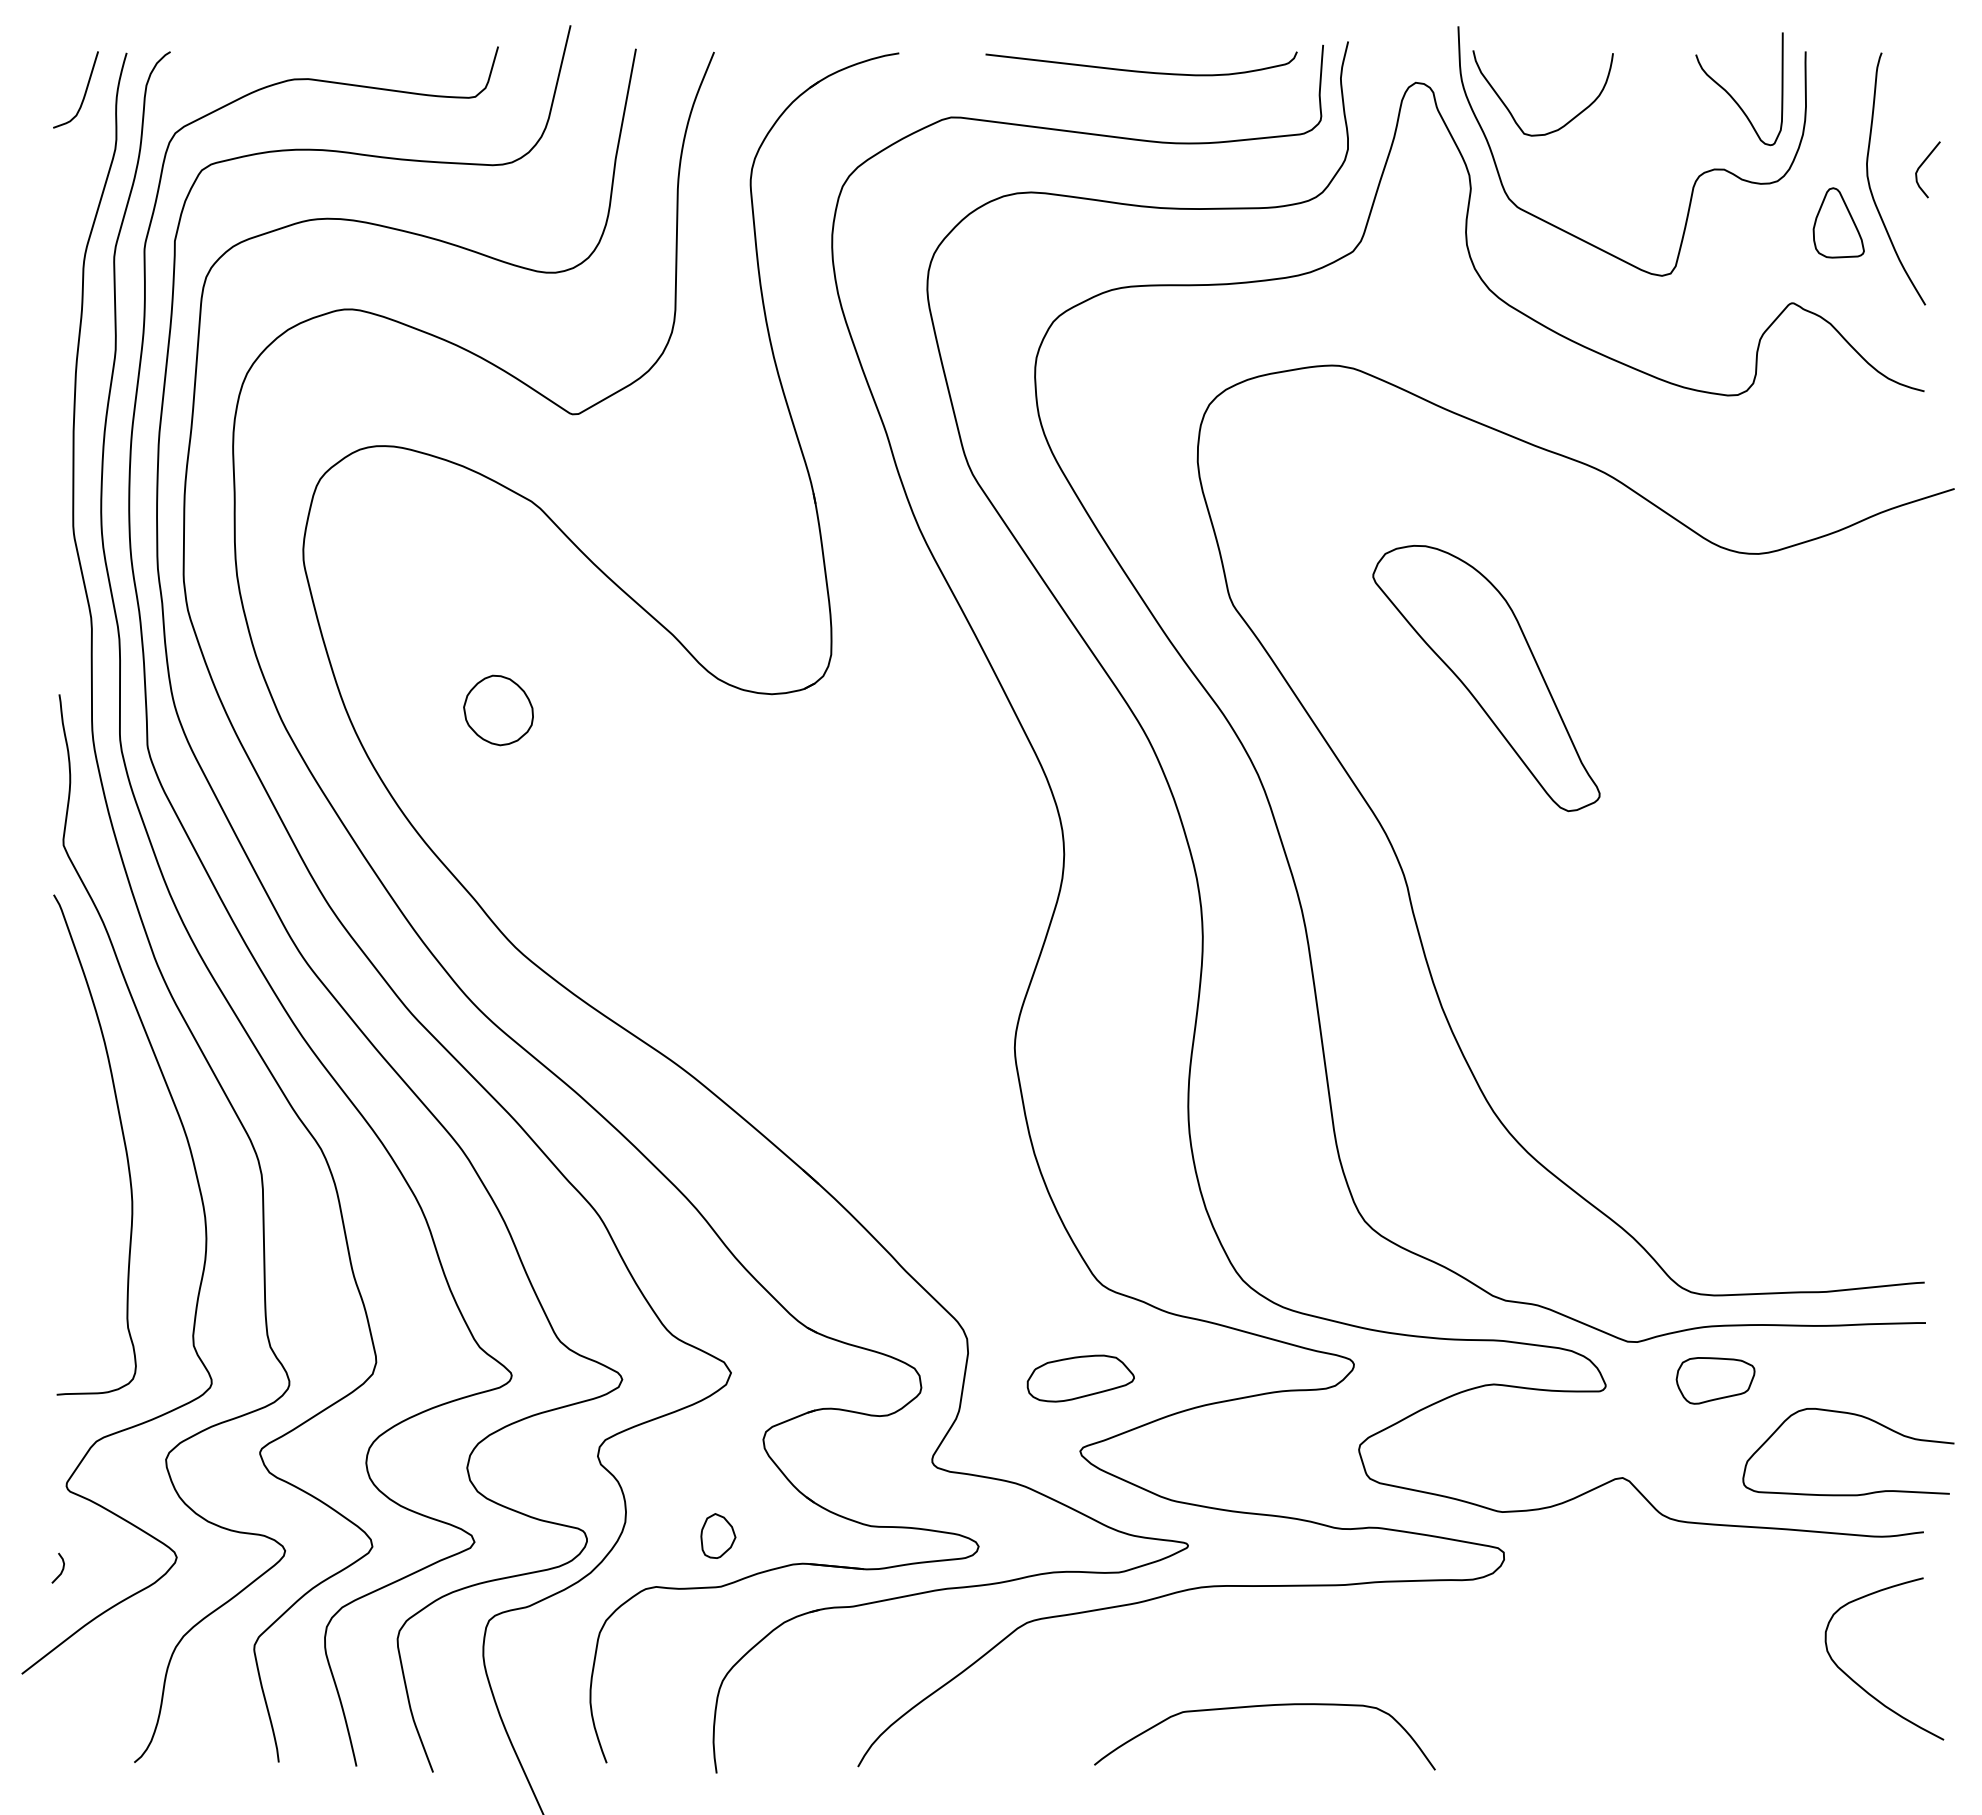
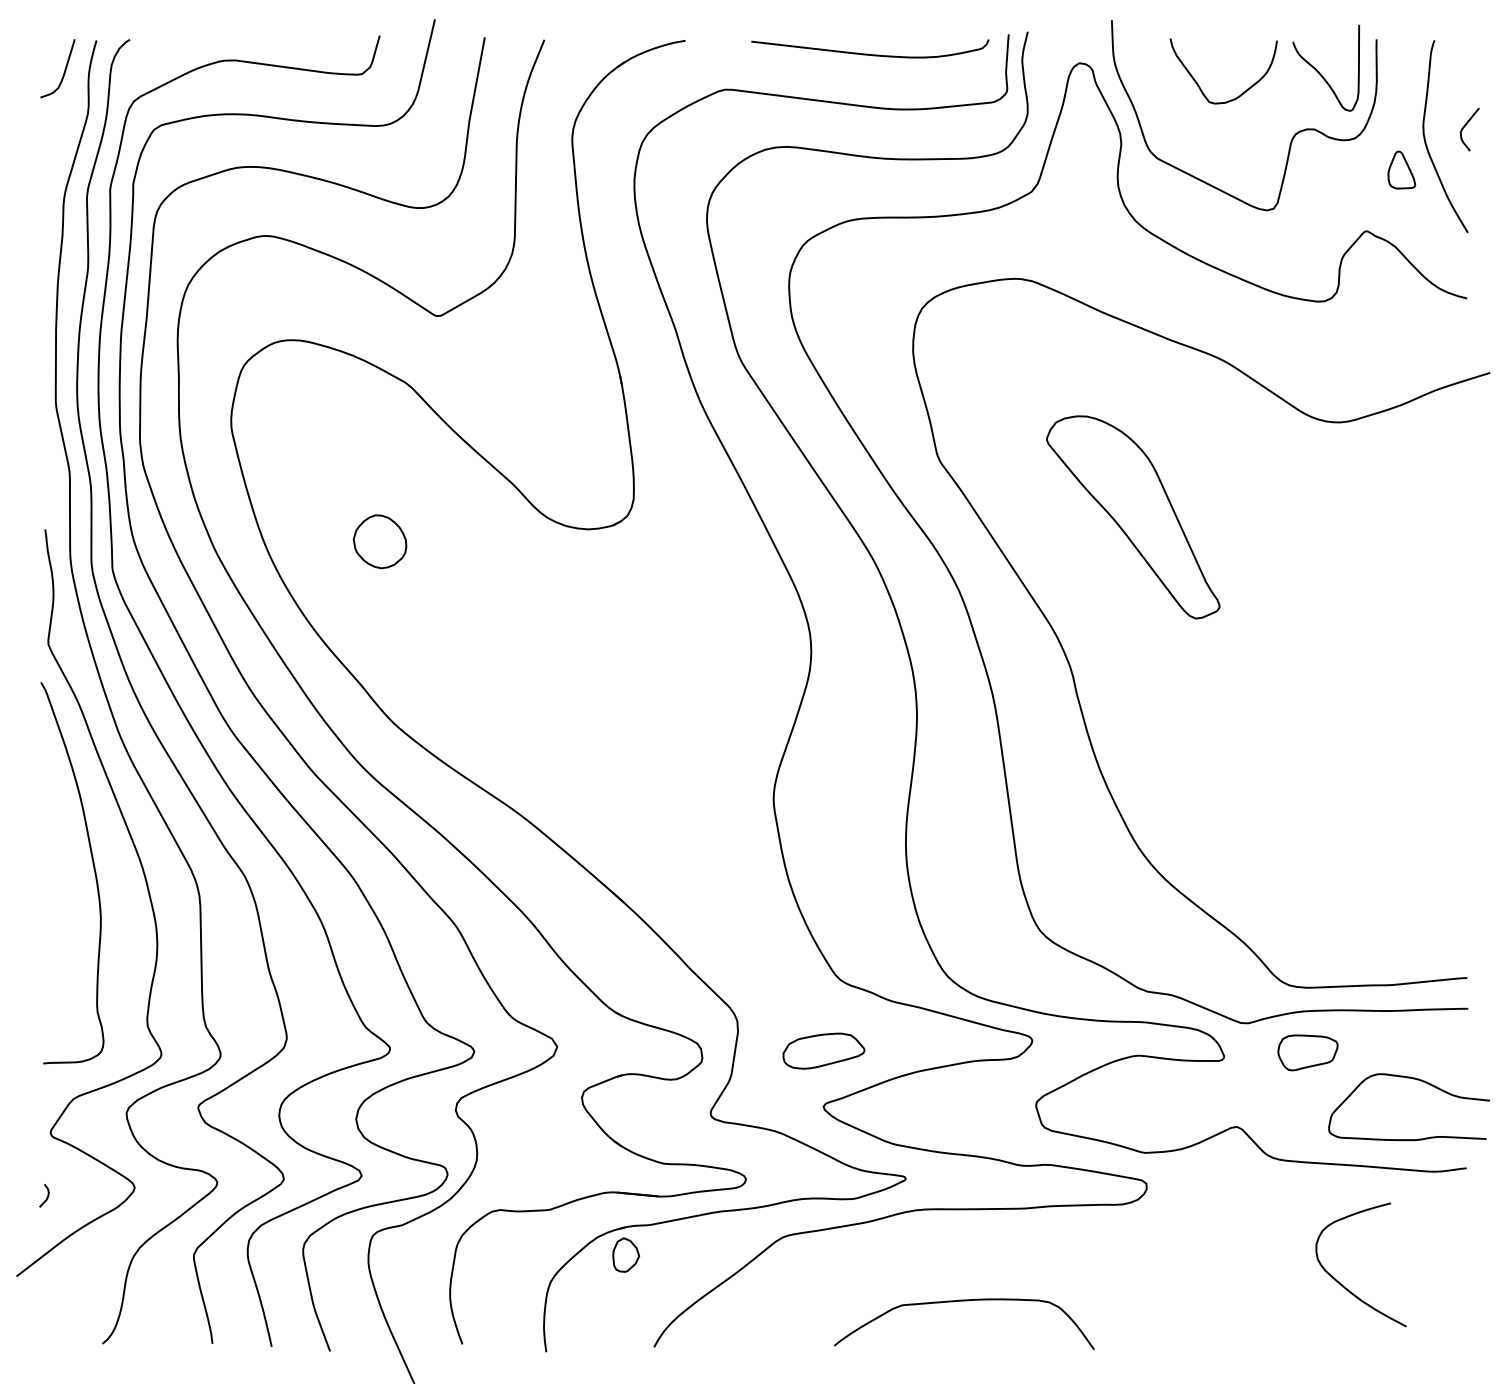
curve: (1511, 112) -> (1199, 85), moved
part: (1838, 222) -> (1401, 169), size x0.7
part: (718, 1535) -> (626, 1254), moved
curve: (1864, 1688) -> (1345, 1287), moved

